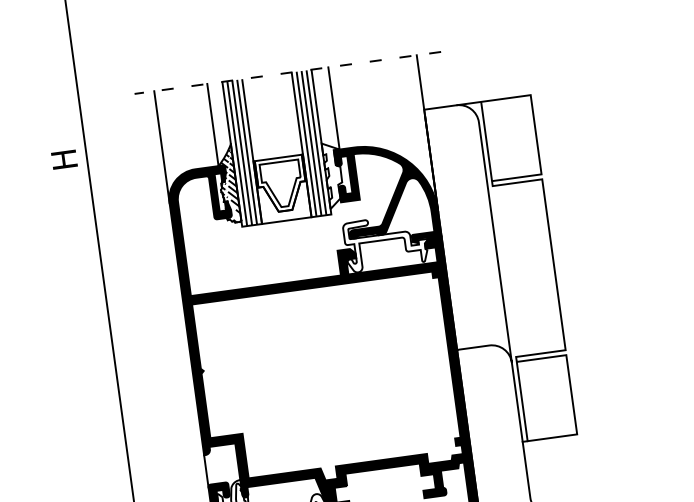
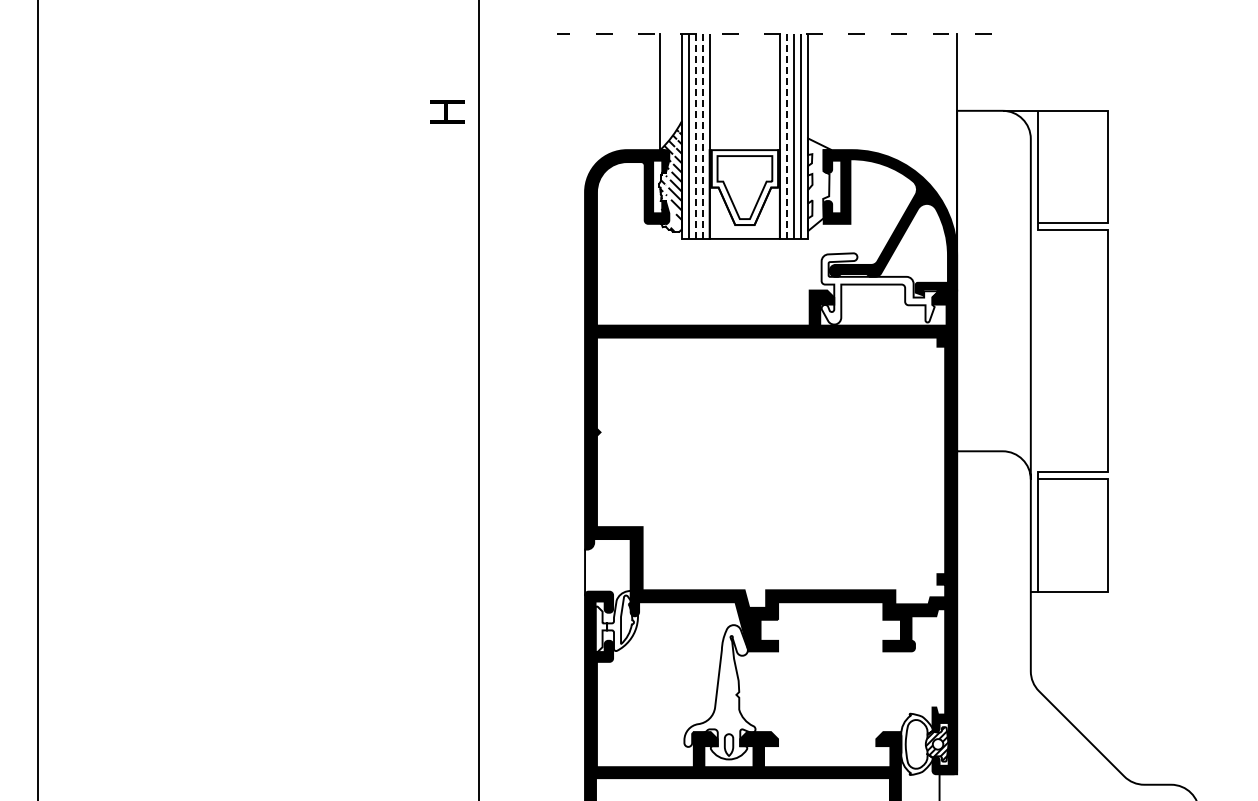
line: (333, 108) -> (831, 91), removed
line: (306, 144) -> (786, 136), solid -> dashed
line: (162, 146) -> (585, 112), removed
line: (247, 152) -> (702, 136), solid -> dashed
line: (242, 153) -> (695, 136), solid -> dashed

